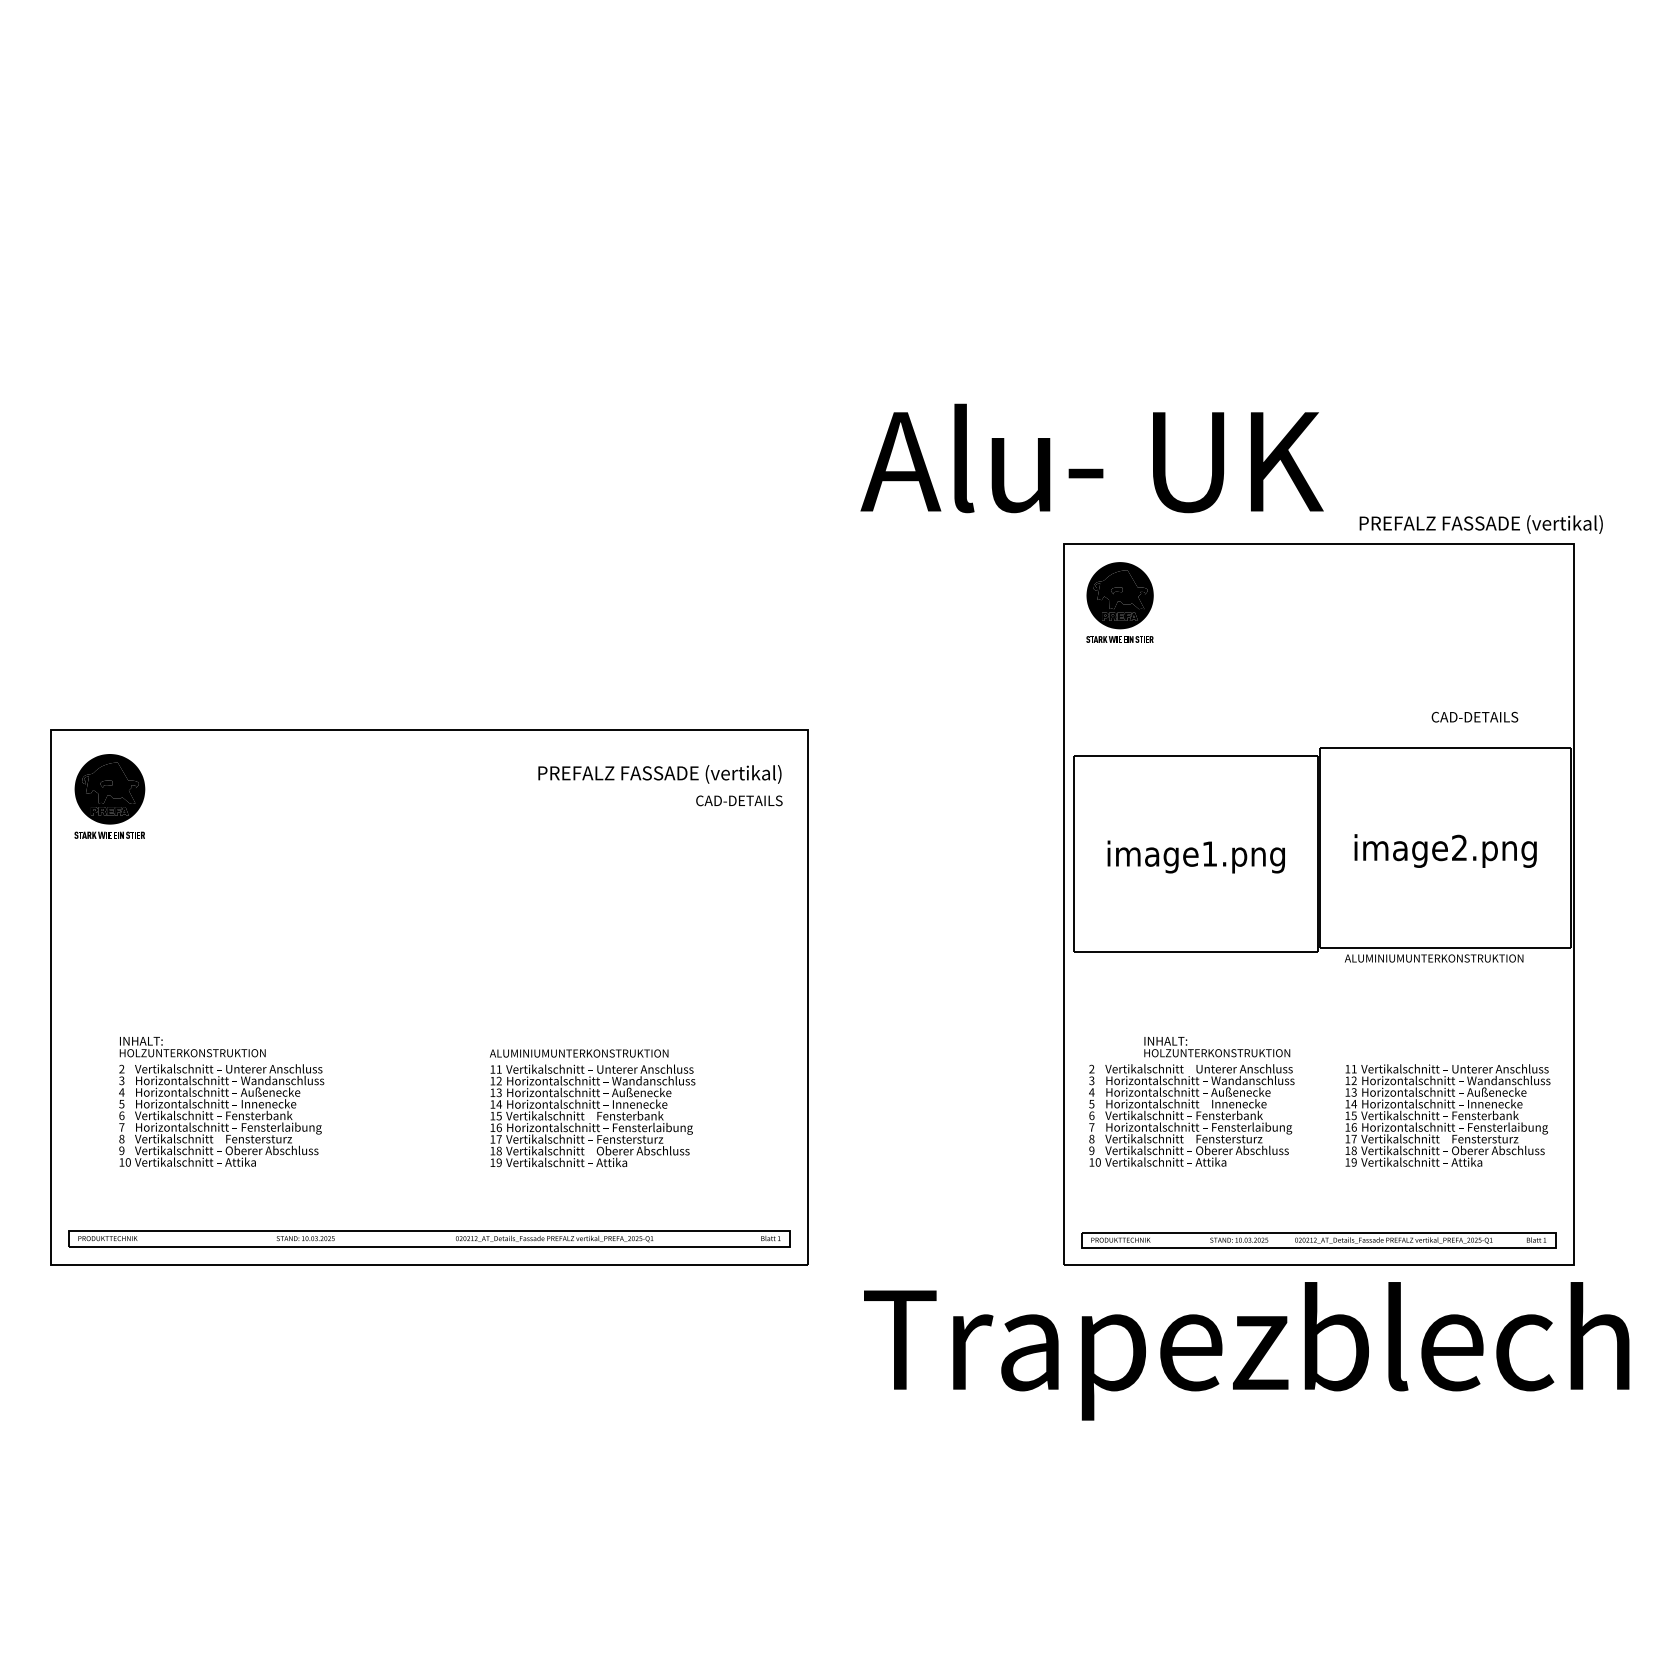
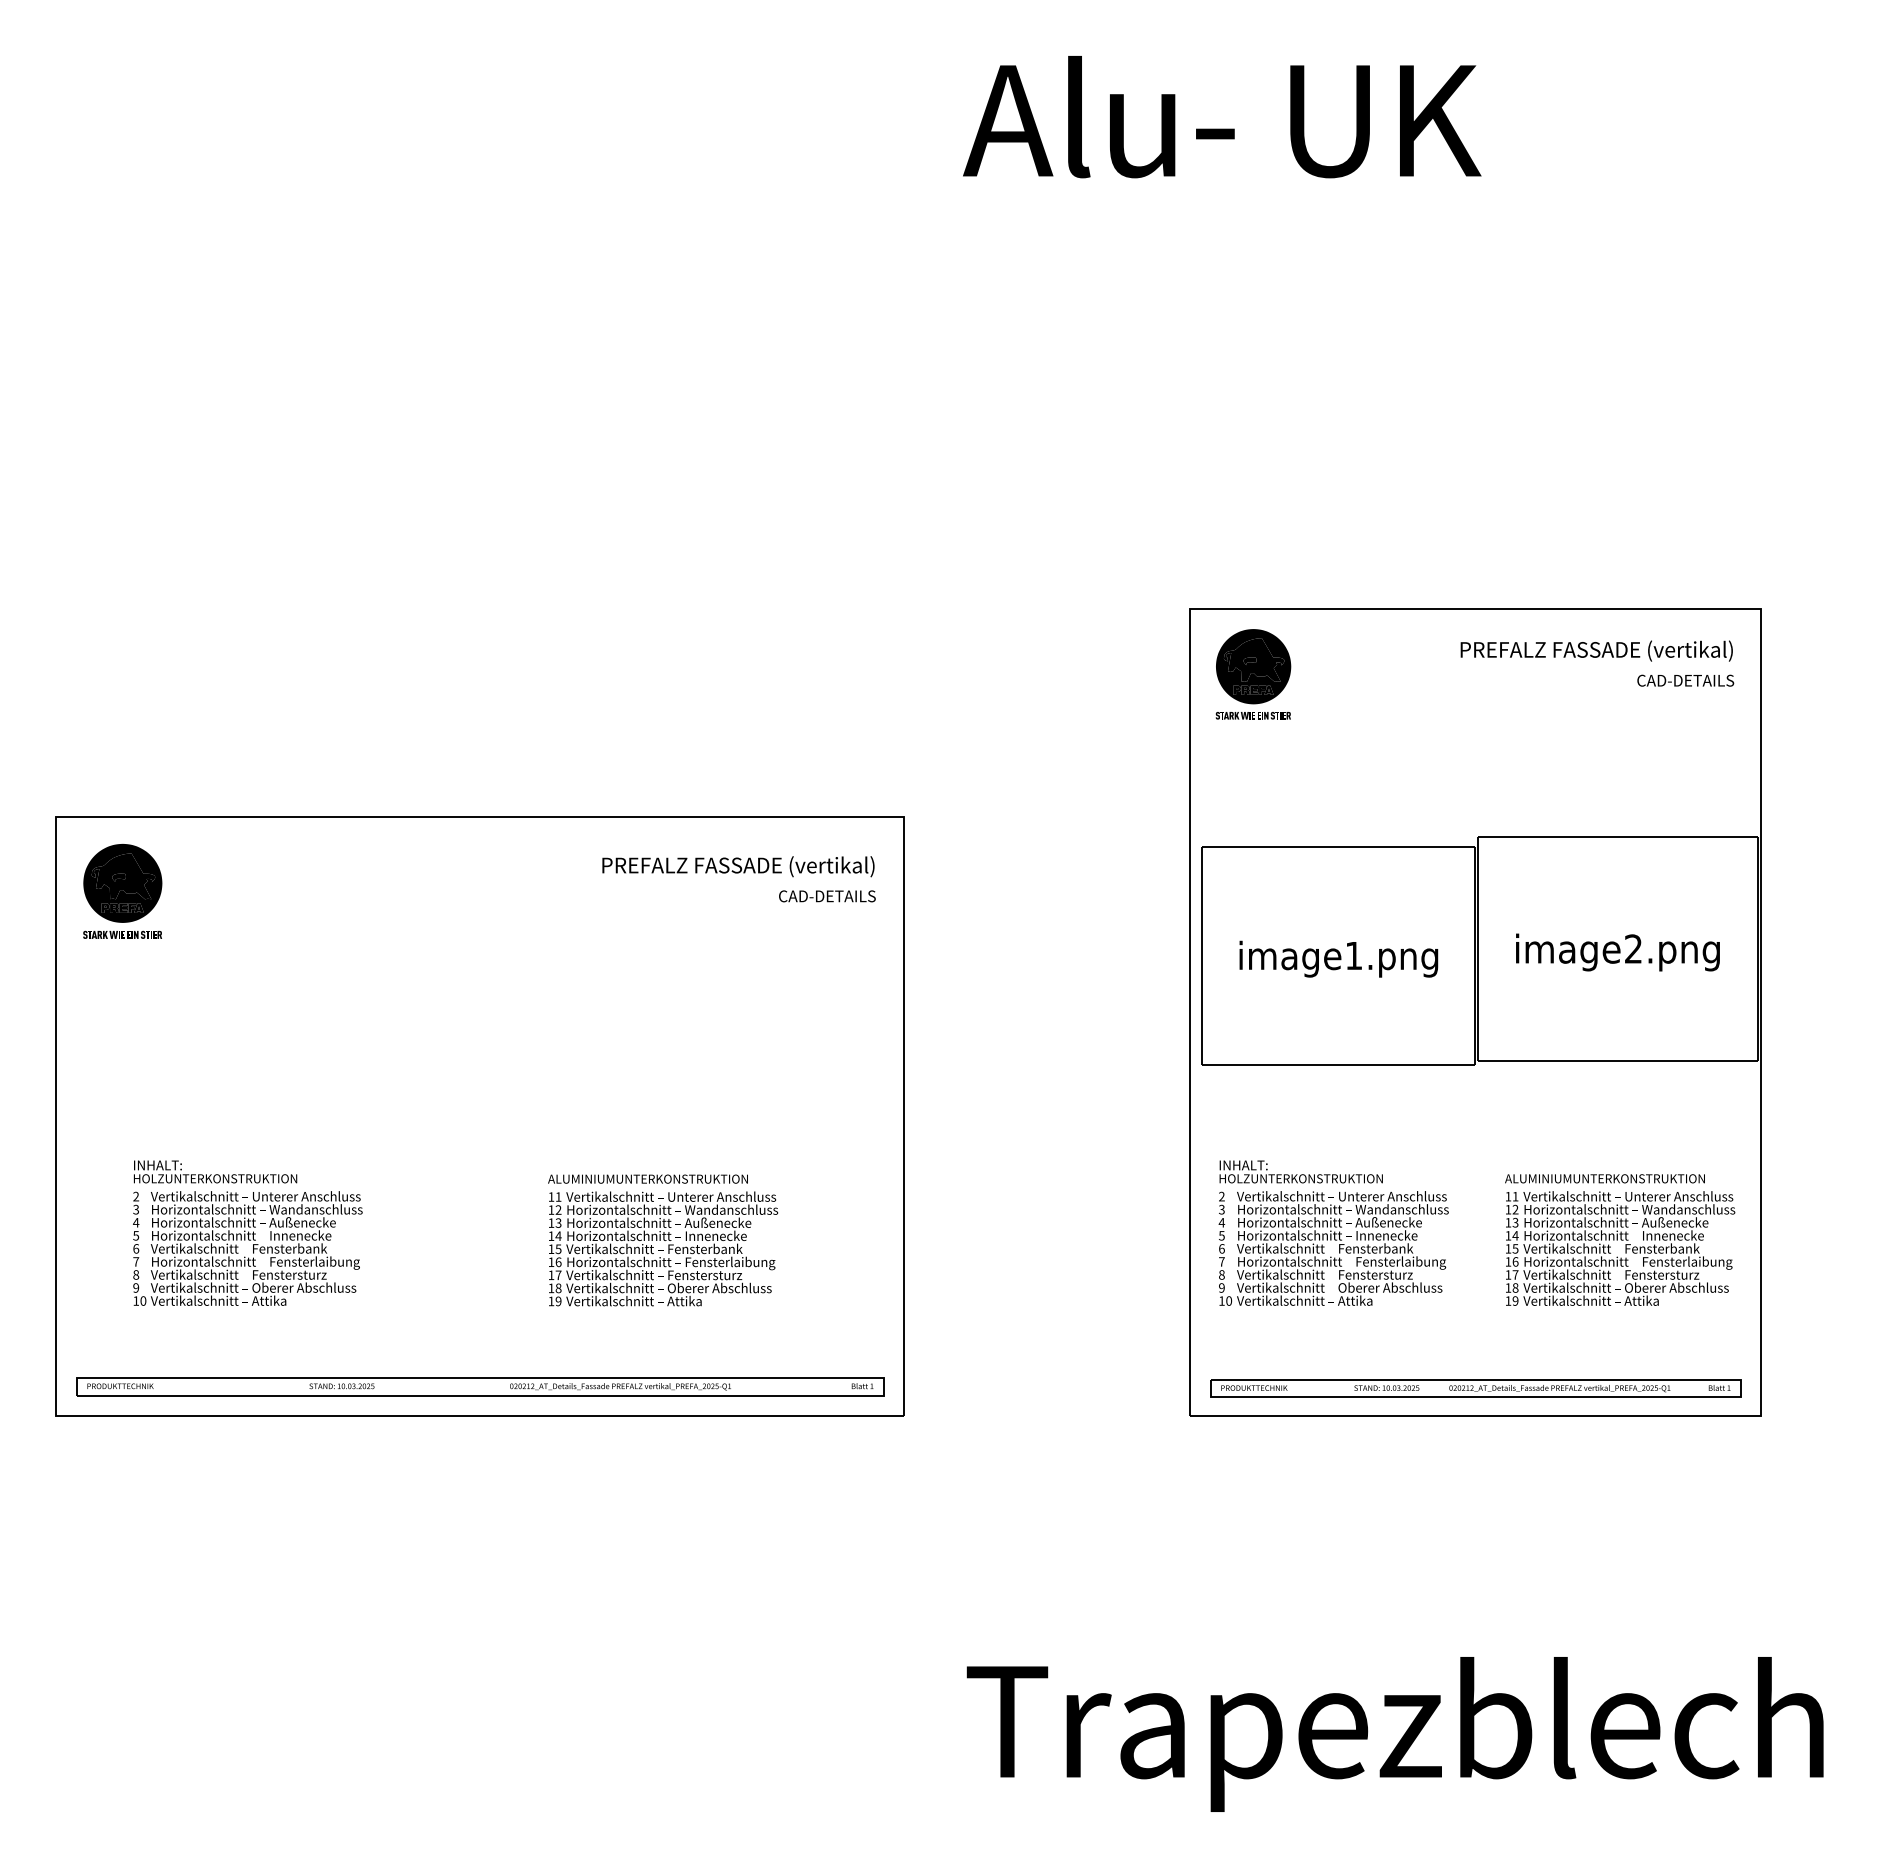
text: (1092, 458) -> (1222, 117), moved
text: (1481, 524) -> (1596, 650), moved
text: (1474, 717) -> (1685, 680), moved
text: (1433, 958) -> (1604, 1178), moved
text: (1216, 1046) -> (1300, 1171), moved
text: (1246, 1351) -> (1394, 1734), moved

